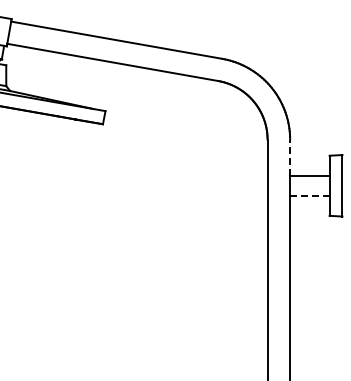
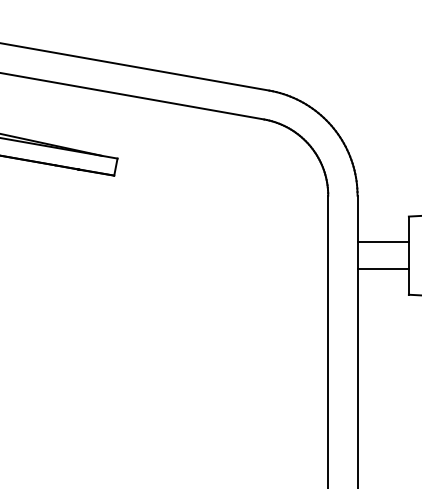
line: (290, 157) -> (358, 218), dashed -> solid
line: (309, 196) -> (382, 269), dashed -> solid

